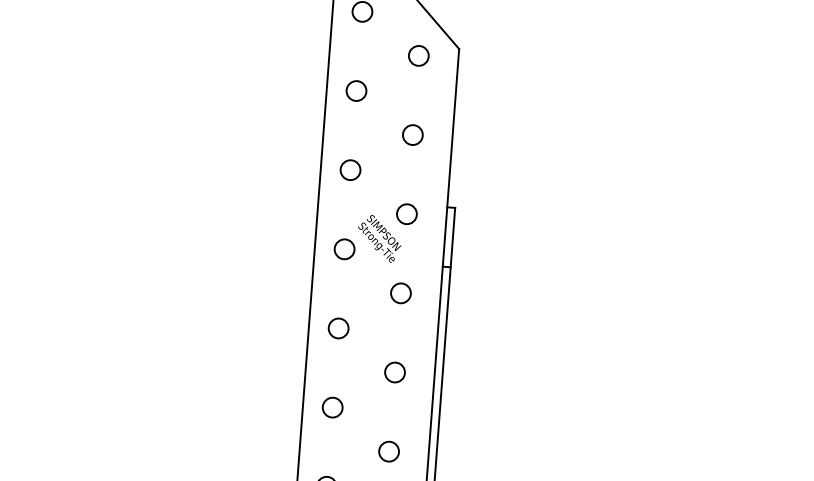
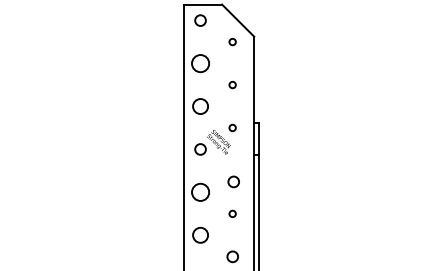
circle: (418, 54) -> (232, 41), size x0.6
circle: (356, 90) -> (200, 63), size x1.6
circle: (412, 134) -> (232, 84), size x0.6
circle: (350, 170) -> (200, 106), size x1.4
circle: (406, 213) -> (232, 127), size x0.6
circle: (400, 292) -> (233, 181), moved
circle: (338, 328) -> (200, 192), size x1.6
circle: (394, 371) -> (232, 213), size x0.6
circle: (332, 407) -> (200, 235), size x1.4

